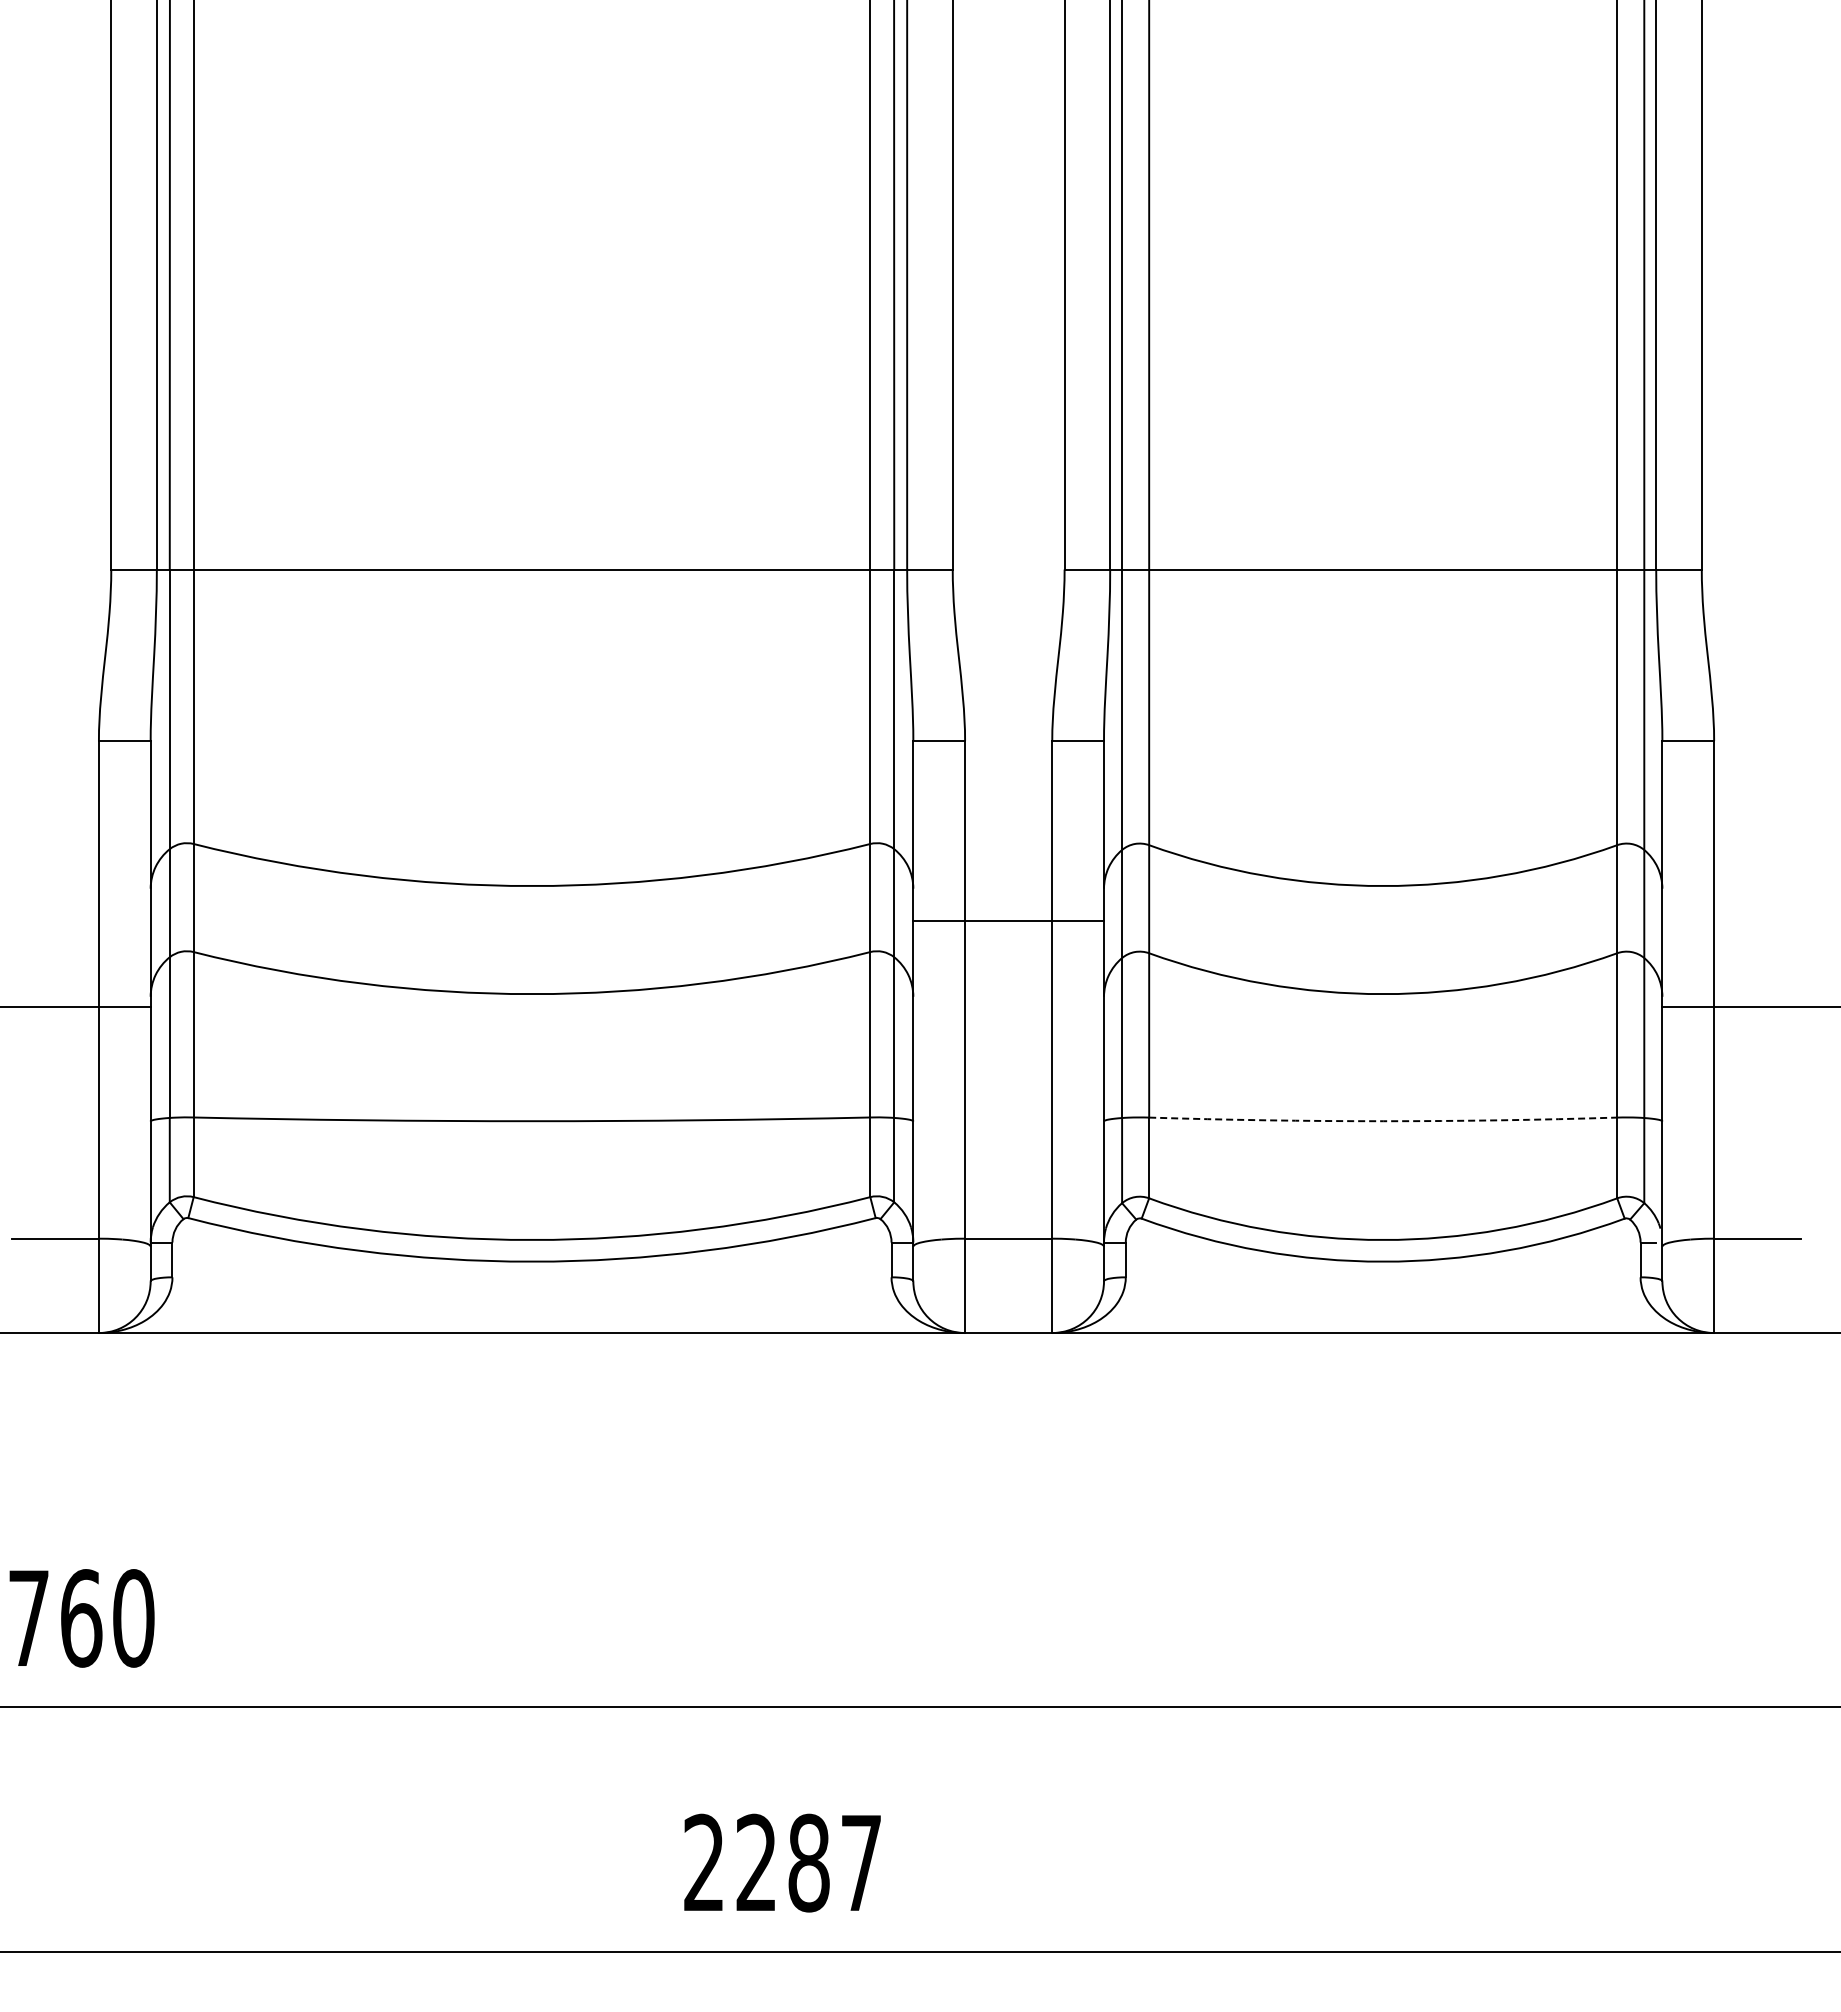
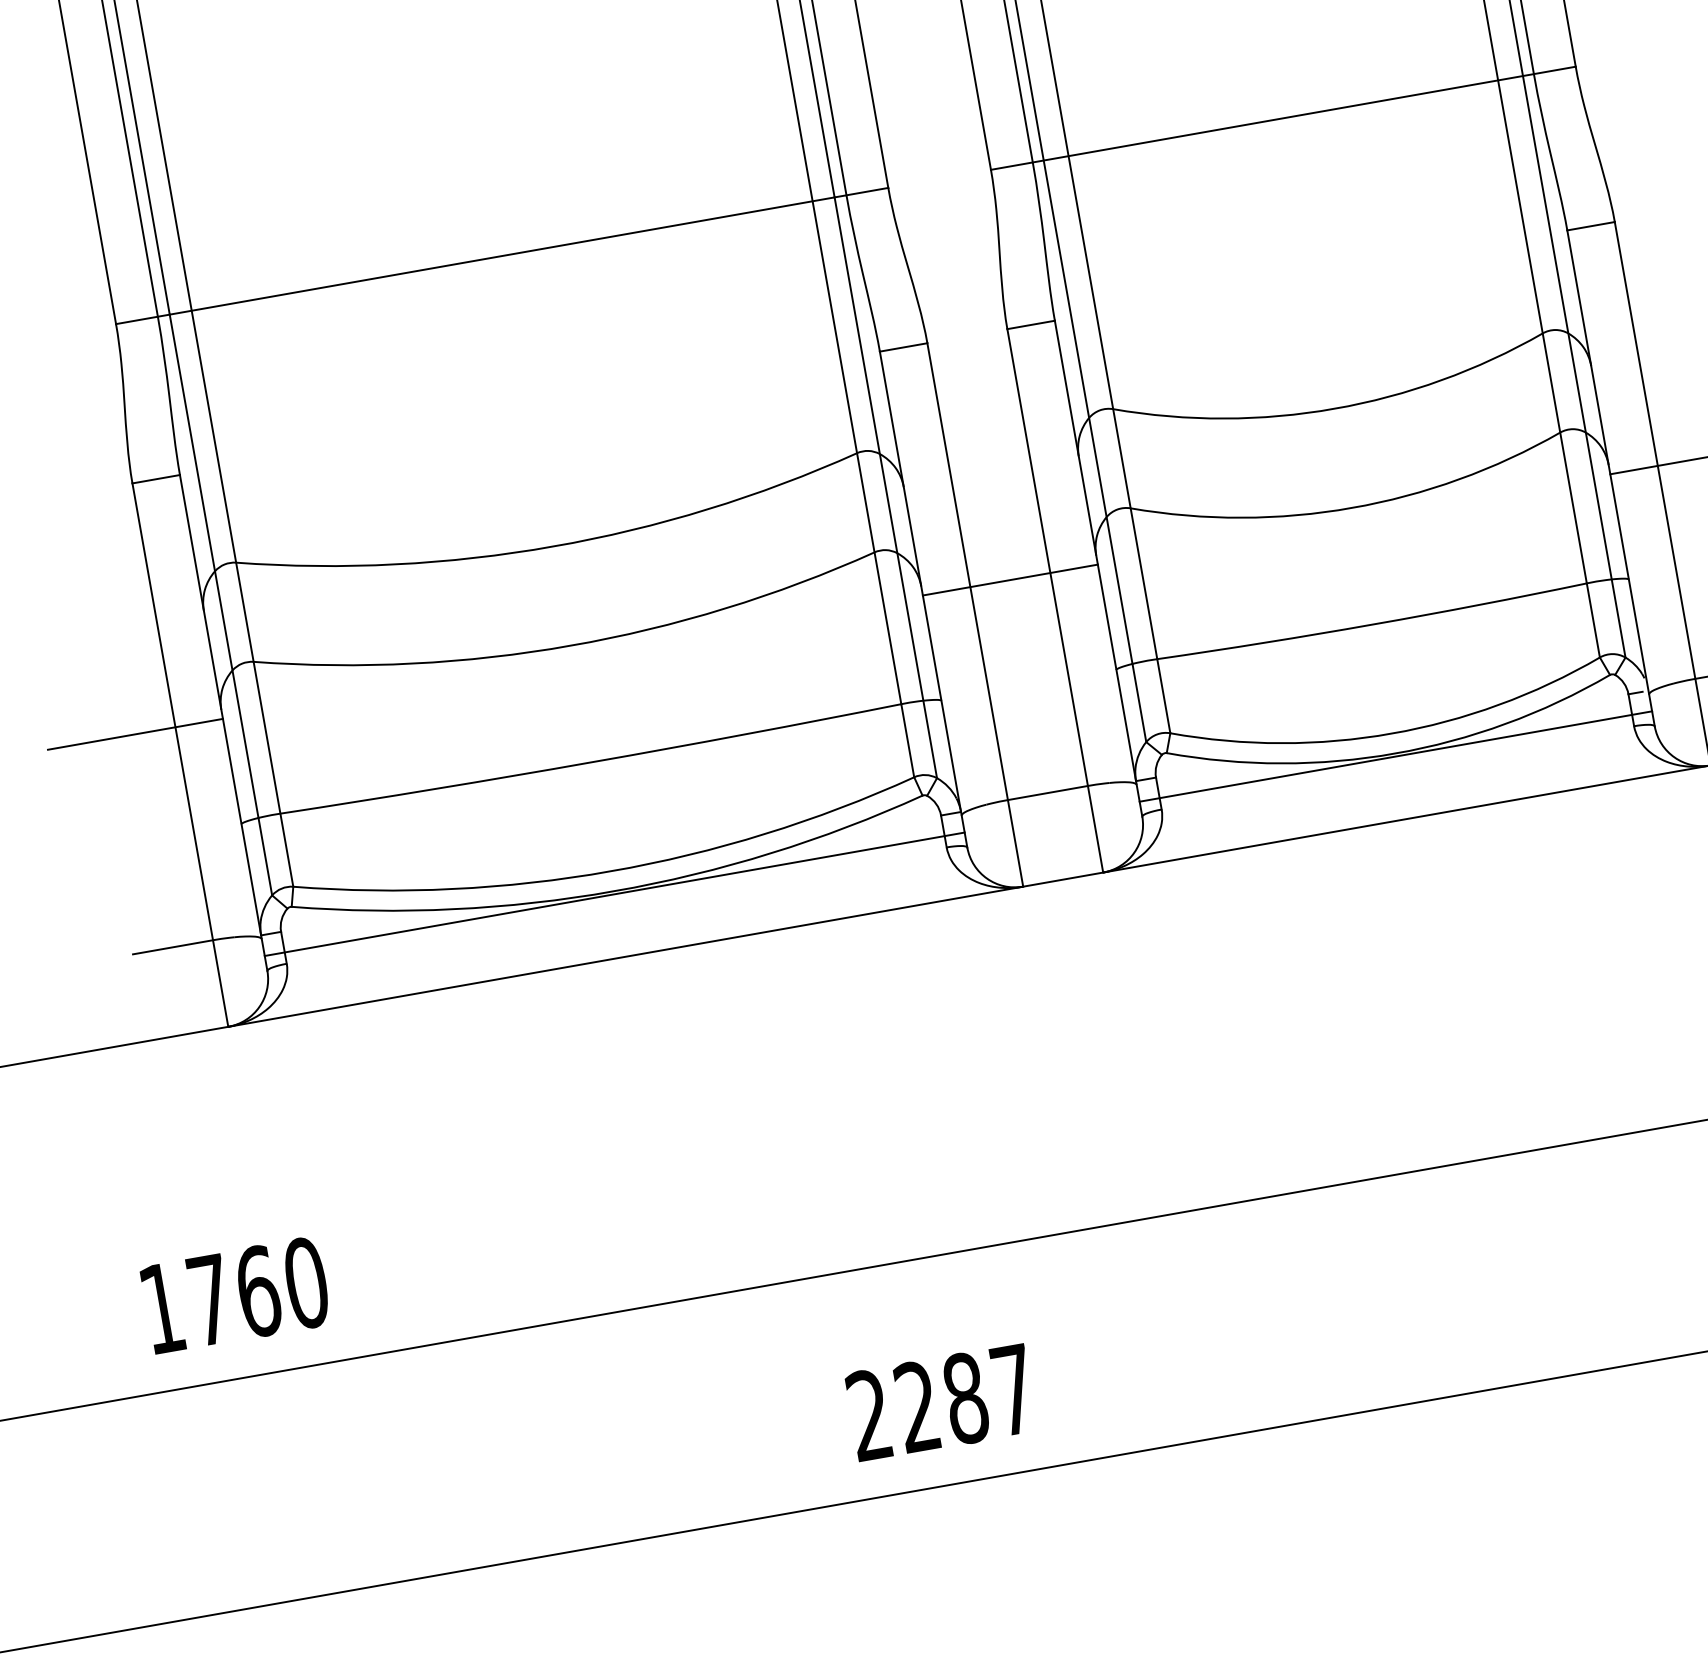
line: (1008, 920) -> (1010, 579), moved
arc: (1383, 1121) -> (1372, 624), dashed -> solid
line: (531, 1264) -> (614, 893), added
line: (1383, 1264) -> (1396, 756), added

